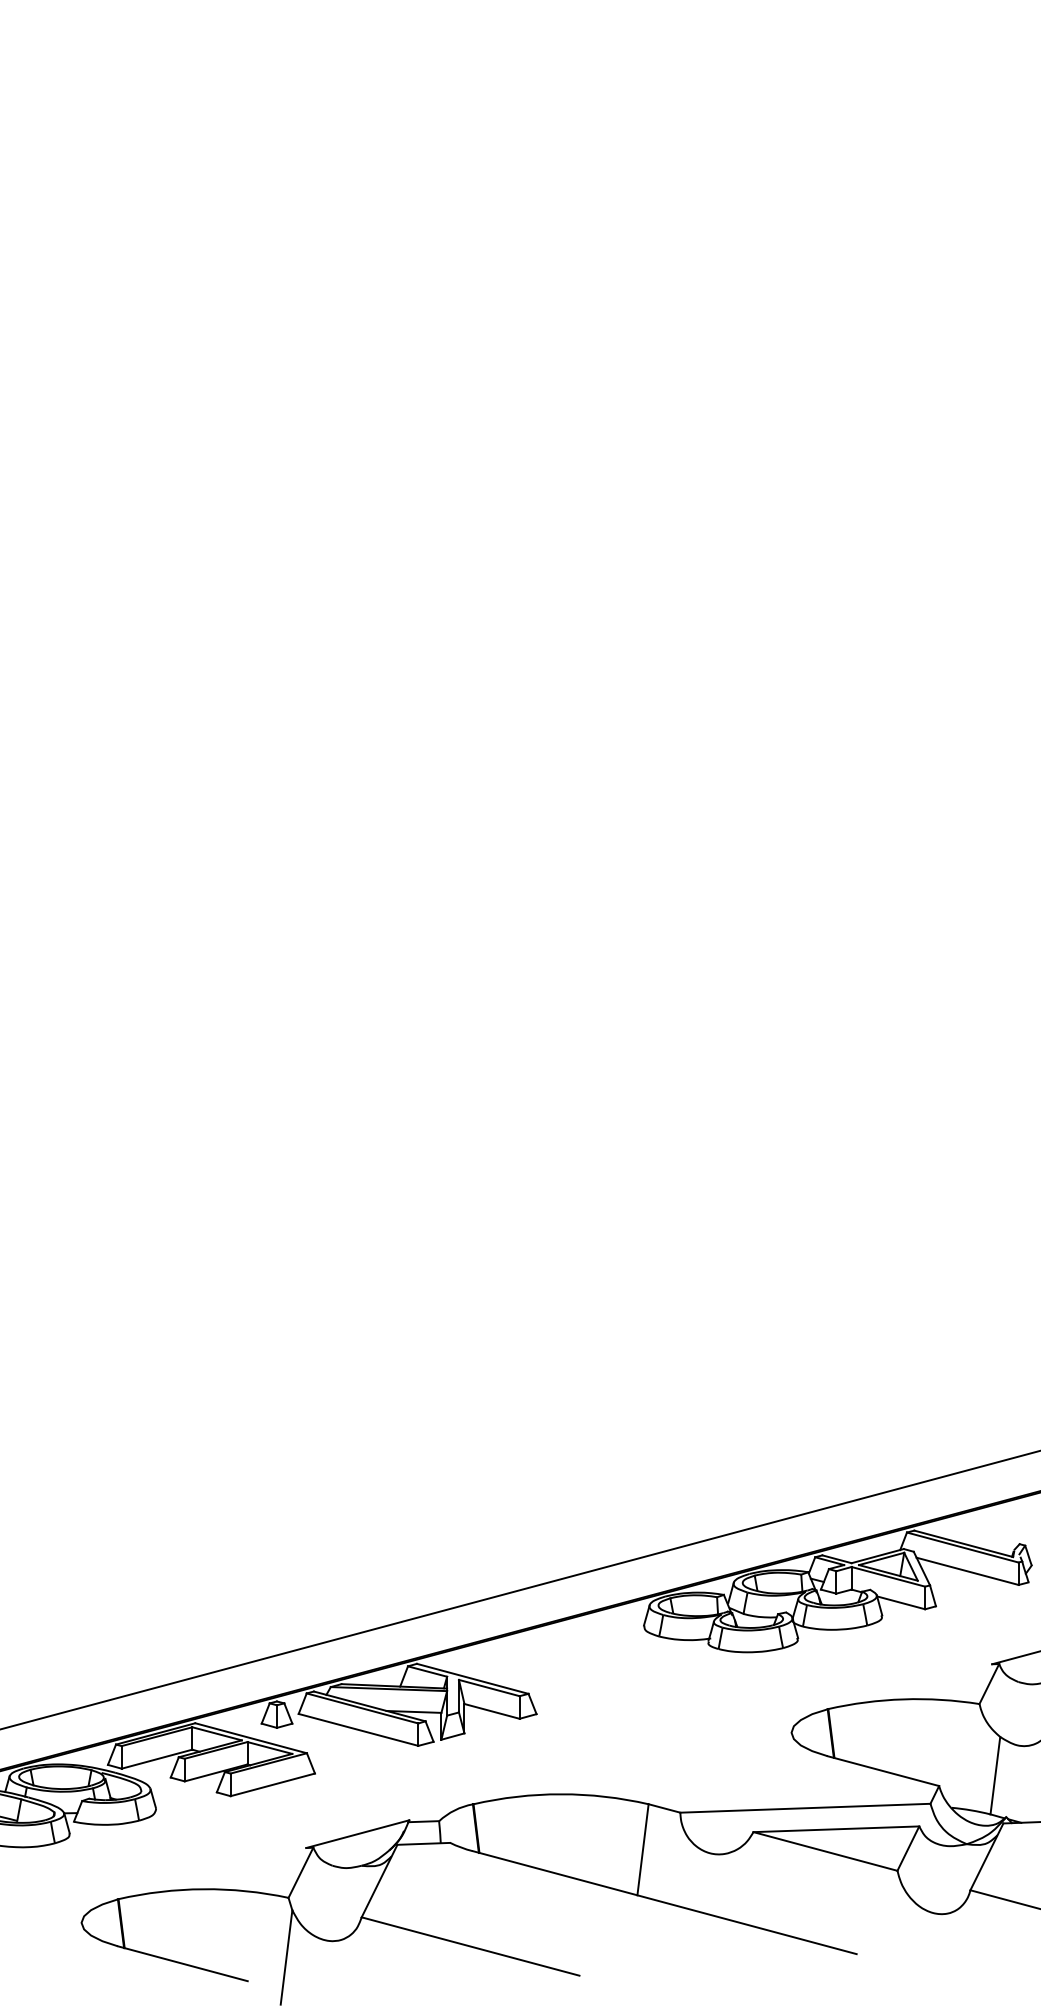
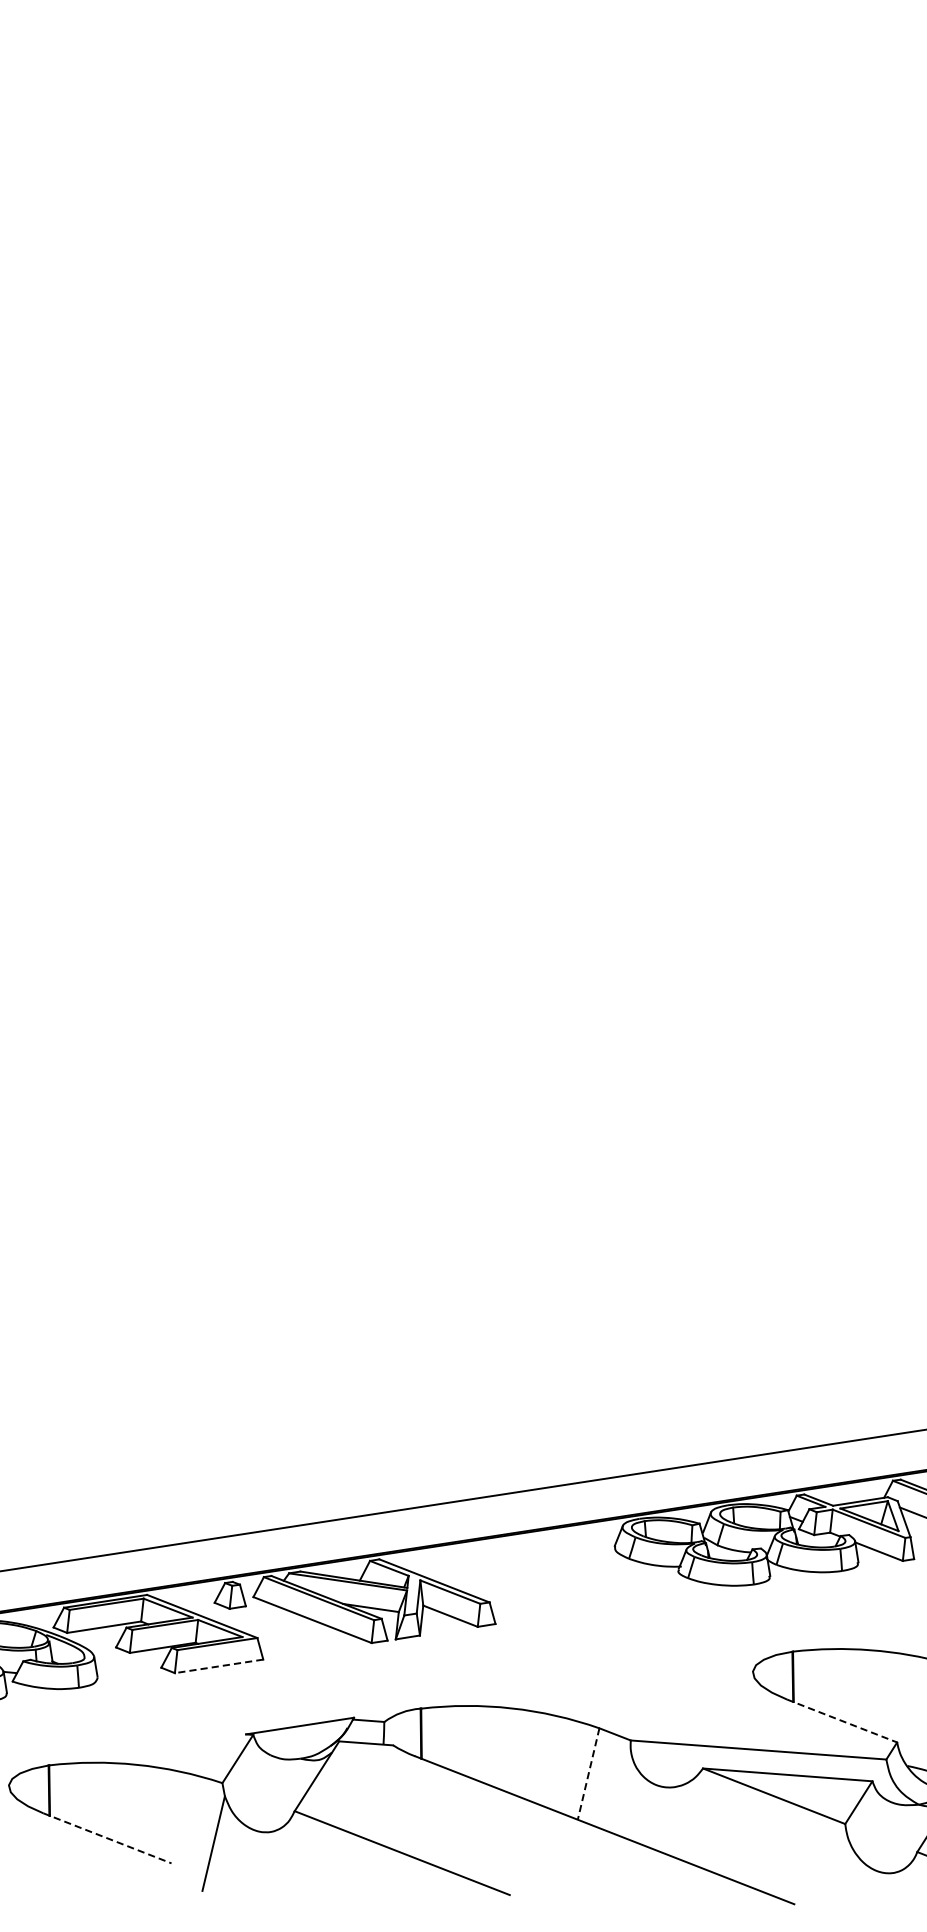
line: (883, 1771) -> (842, 1721), solid -> dashed
line: (272, 1784) -> (218, 1665), solid -> dashed
line: (643, 1849) -> (589, 1773), solid -> dashed
line: (183, 1963) -> (108, 1838), solid -> dashed

